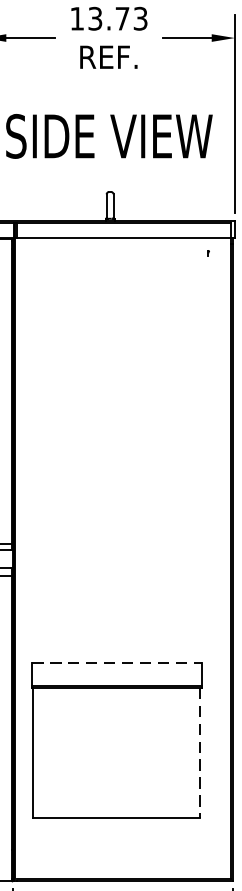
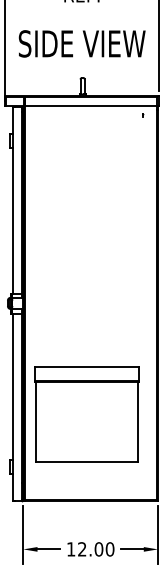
line: (116, 663) -> (86, 367), dashed -> solid
line: (201, 753) -> (138, 422), dashed -> solid

